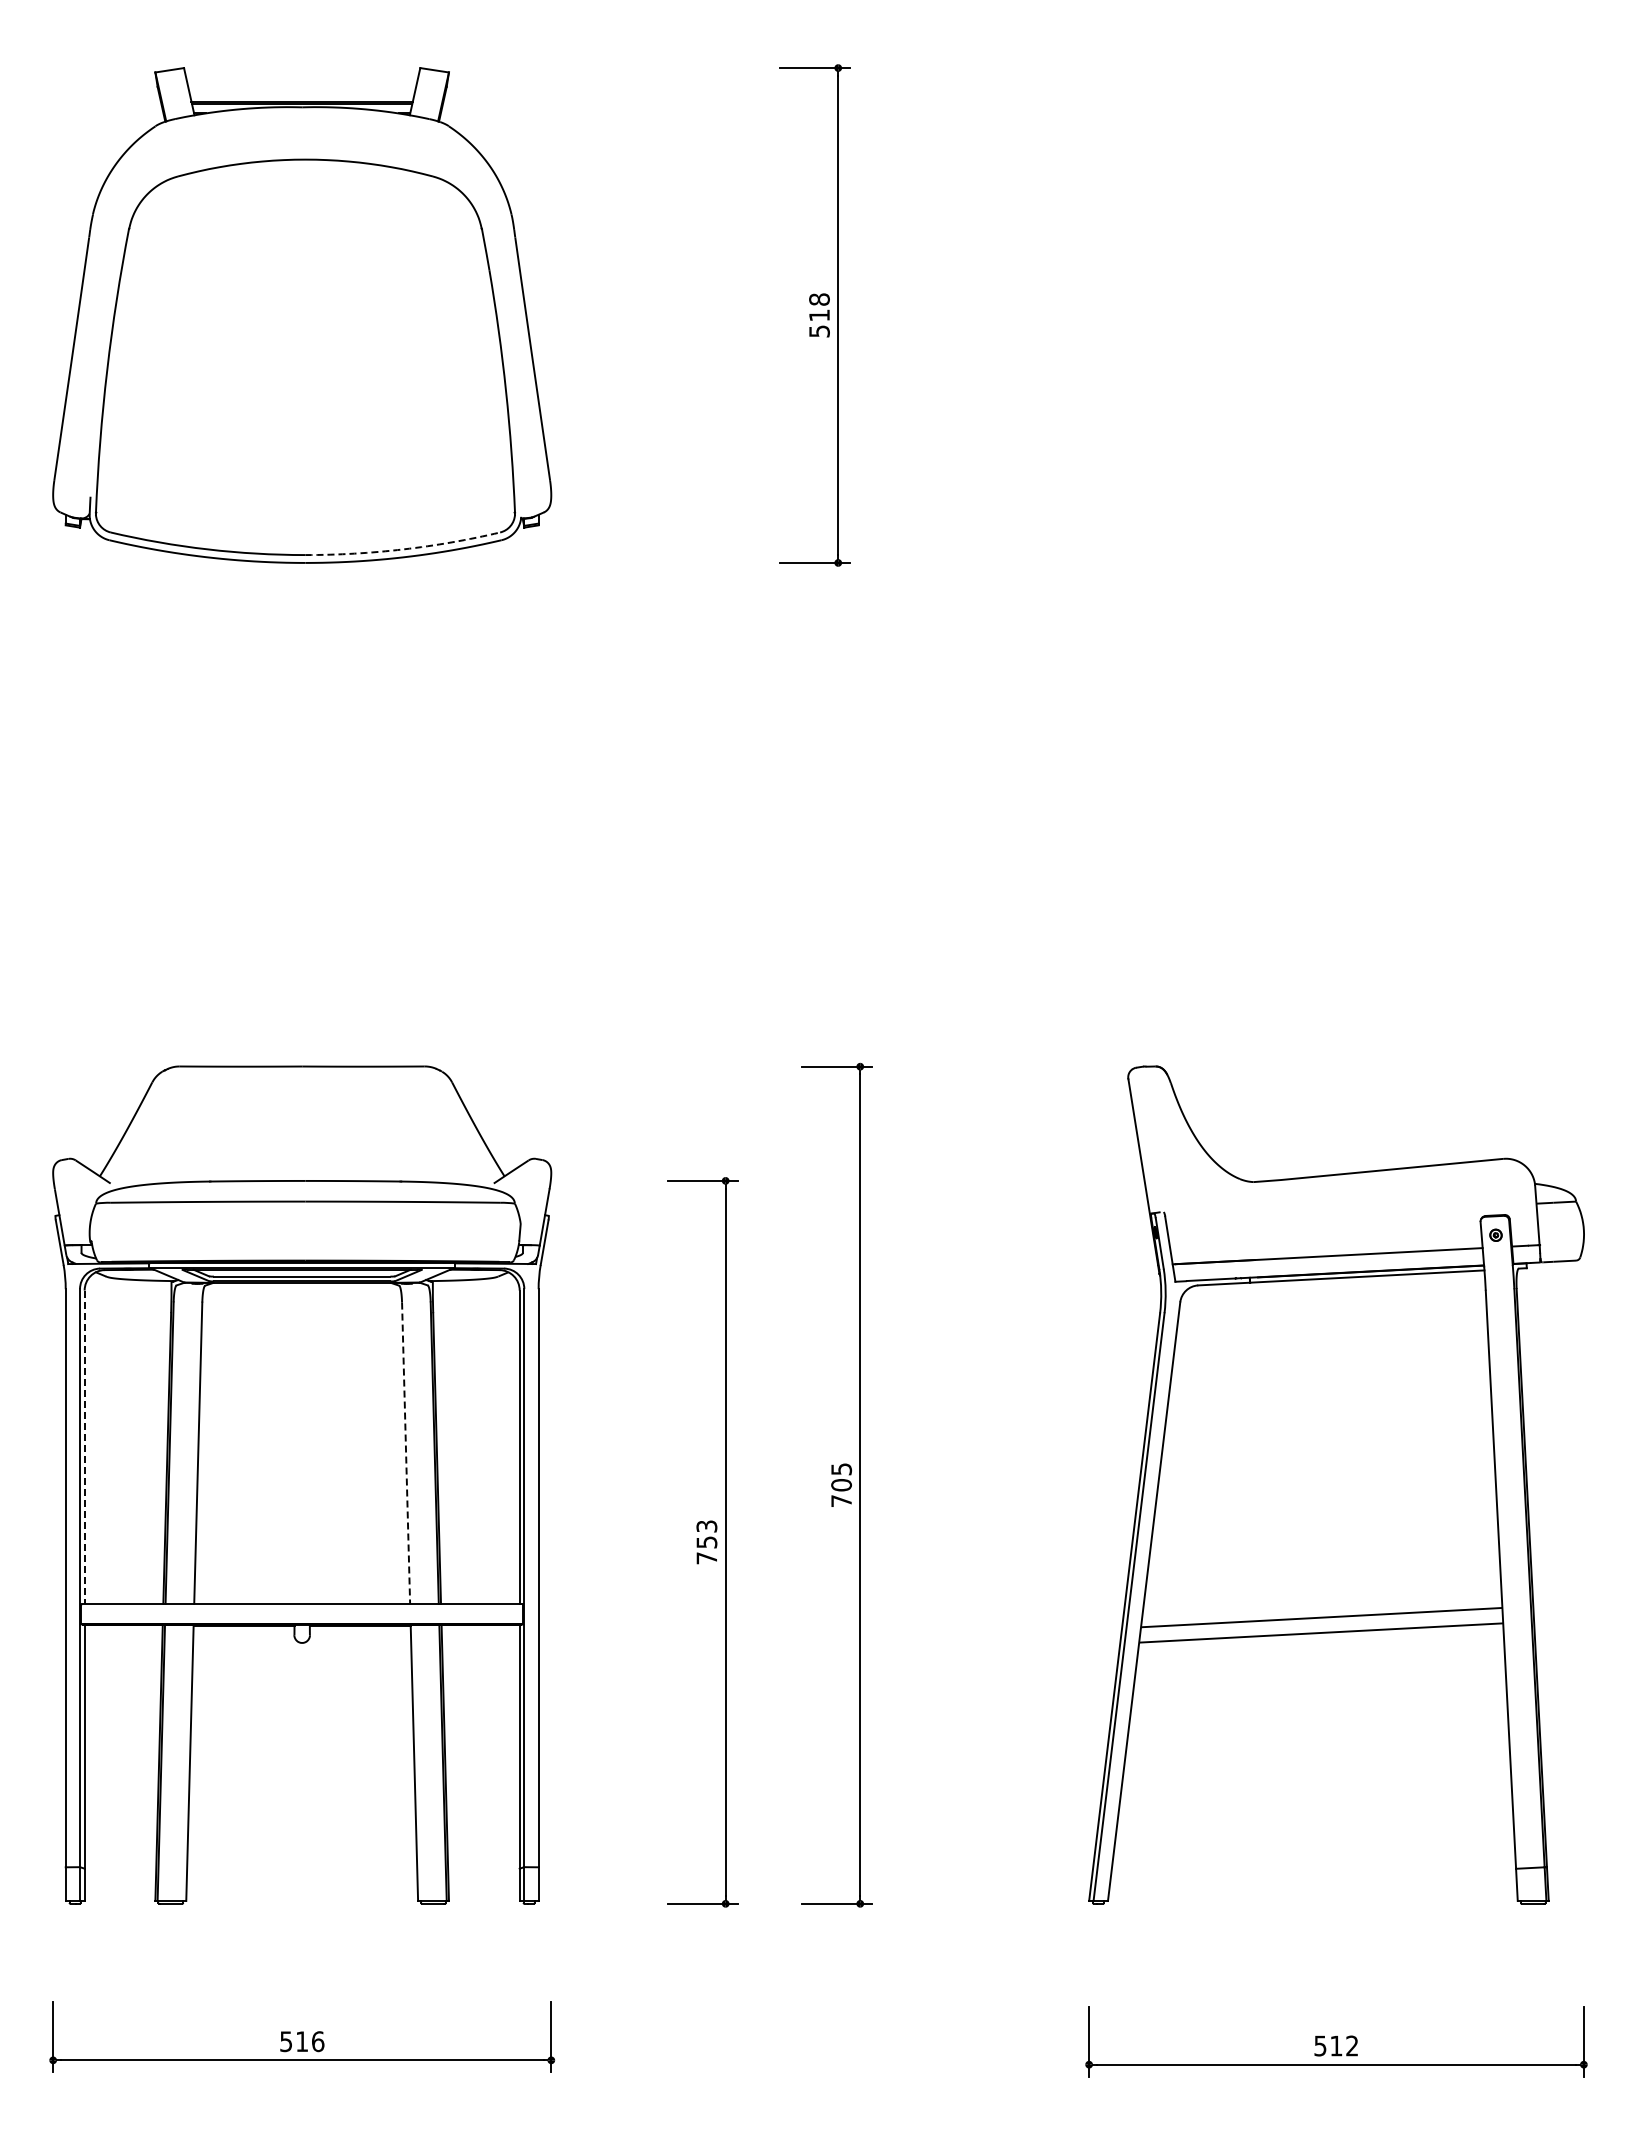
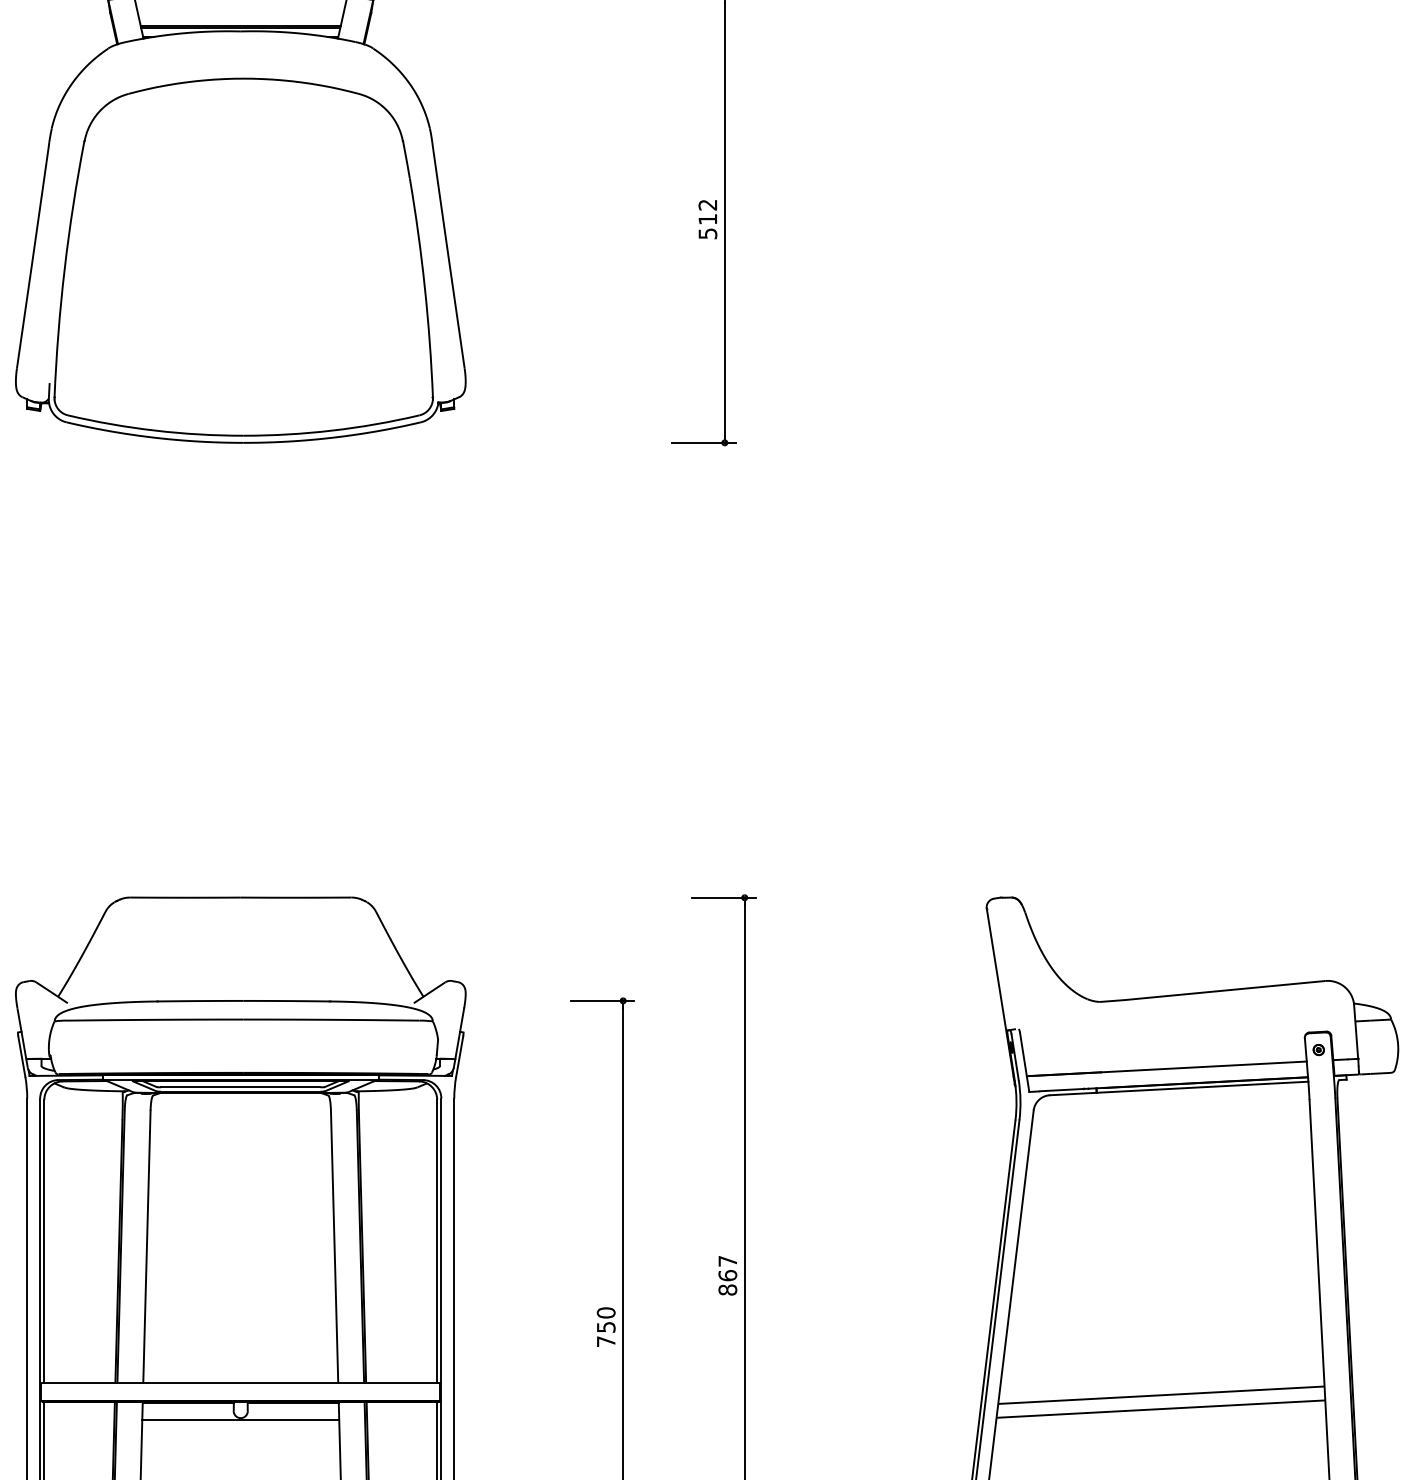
text: (819, 299) -> (707, 204), 518 -> 512
arc: (403, 549) -> (332, 430), dashed -> solid
line: (84, 1447) -> (44, 1241), dashed -> solid
line: (406, 1453) -> (334, 1247), dashed -> solid
text: (841, 1485) -> (727, 1275), 705 -> 867
text: (706, 1526) -> (605, 1312), 753 -> 750
line: (302, 1644) -> (241, 1419), added

